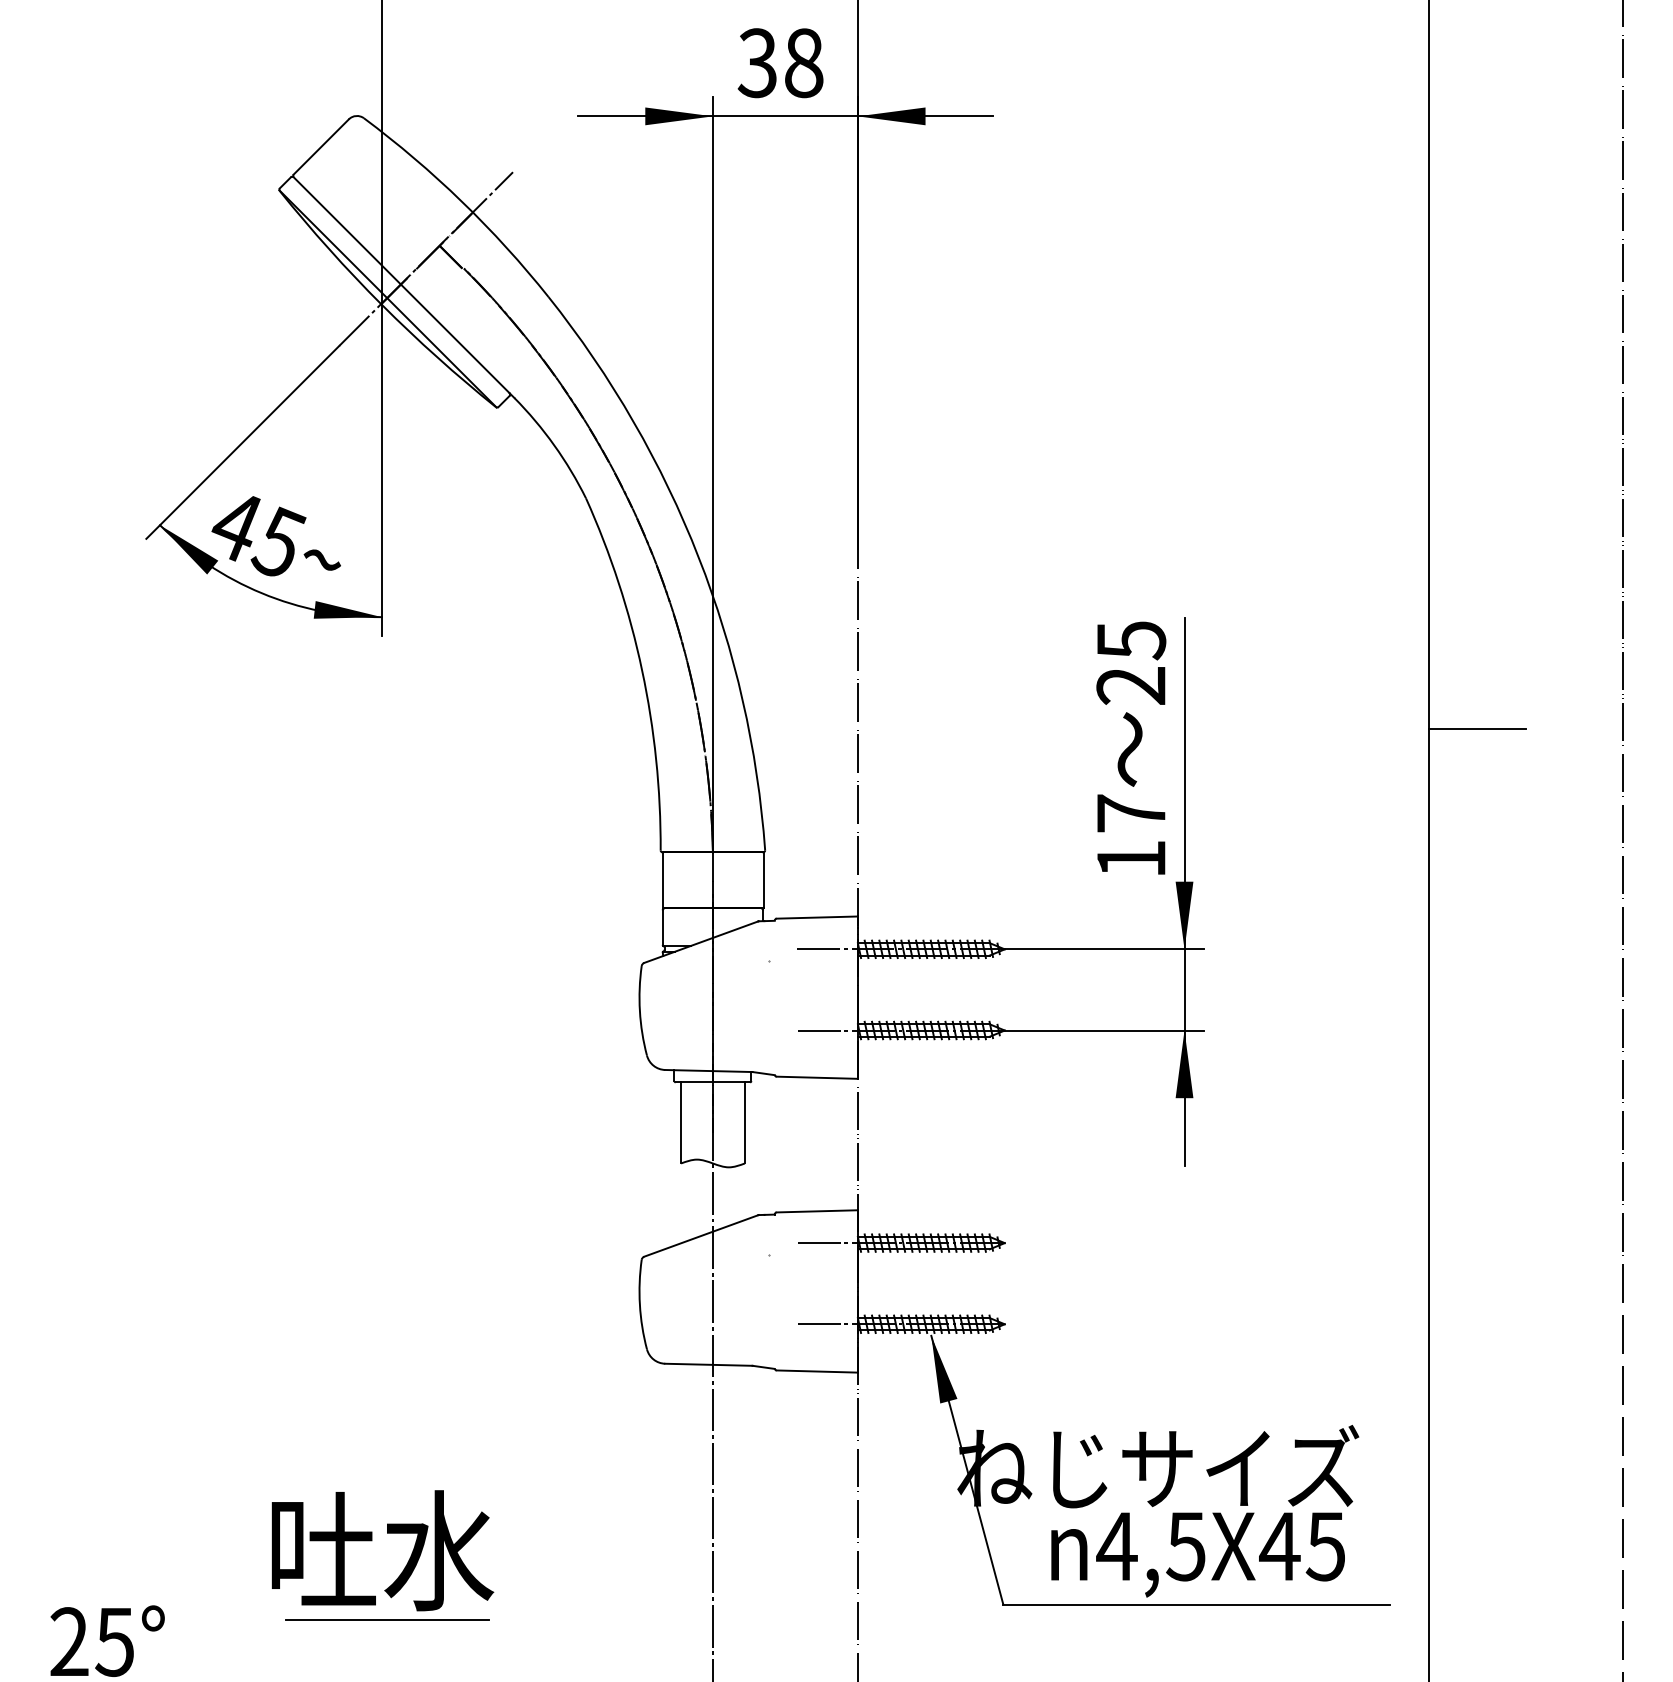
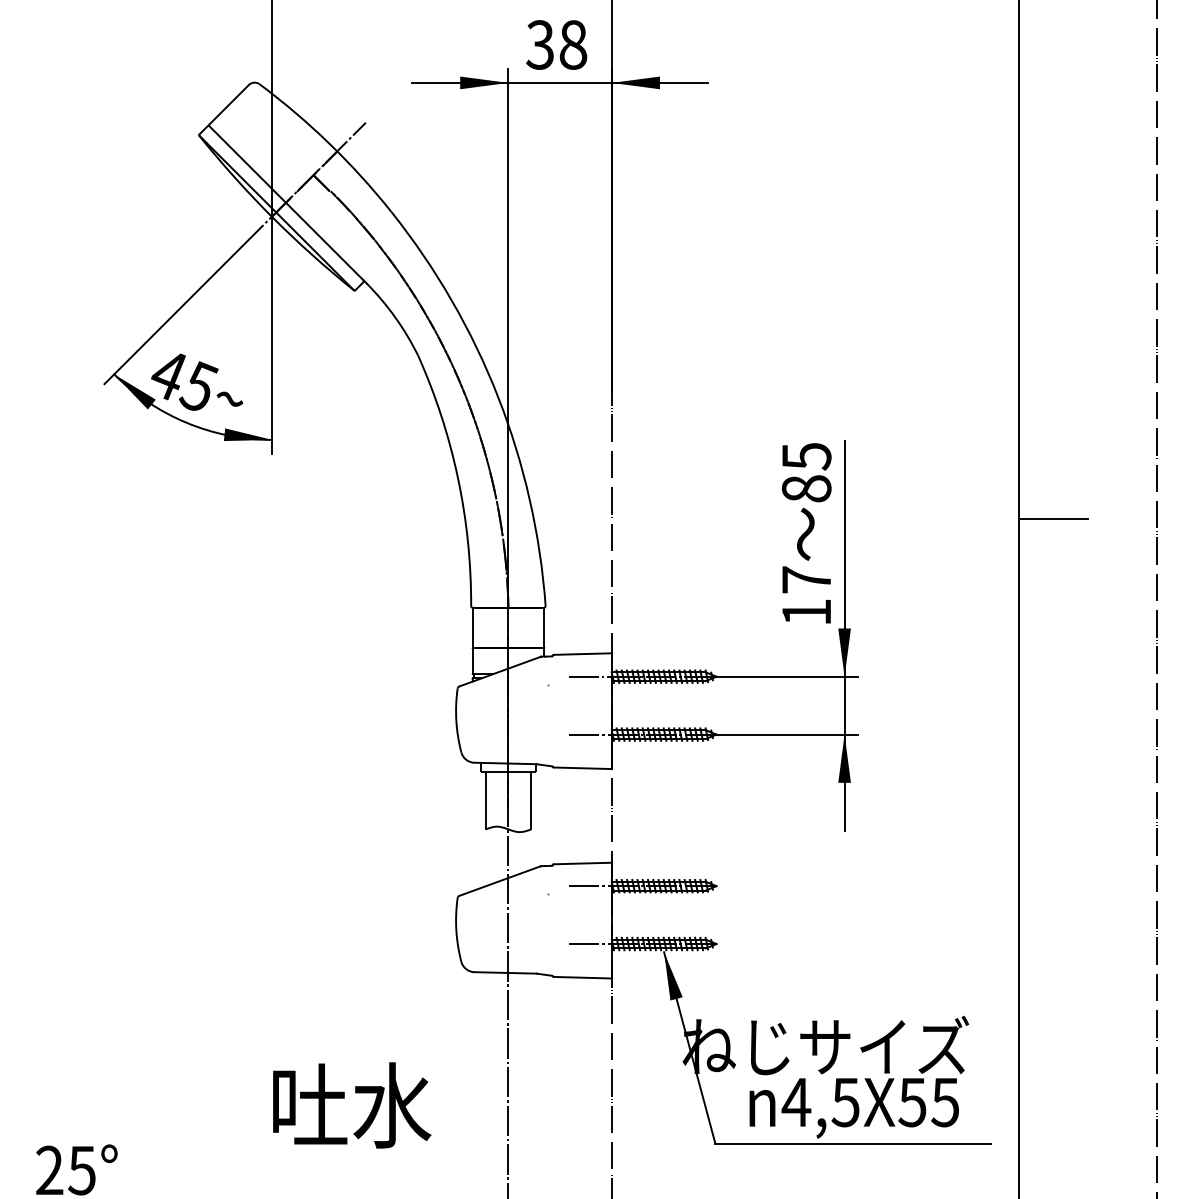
text: (1131, 685) -> (806, 488), 25 -> 85
text: (1279, 1546) -> (912, 1102), 4,5X45 -> 4,5X55
text: (382, 1550) -> (351, 1105), moved
line: (387, 1620) -> (276, 1155), removed

